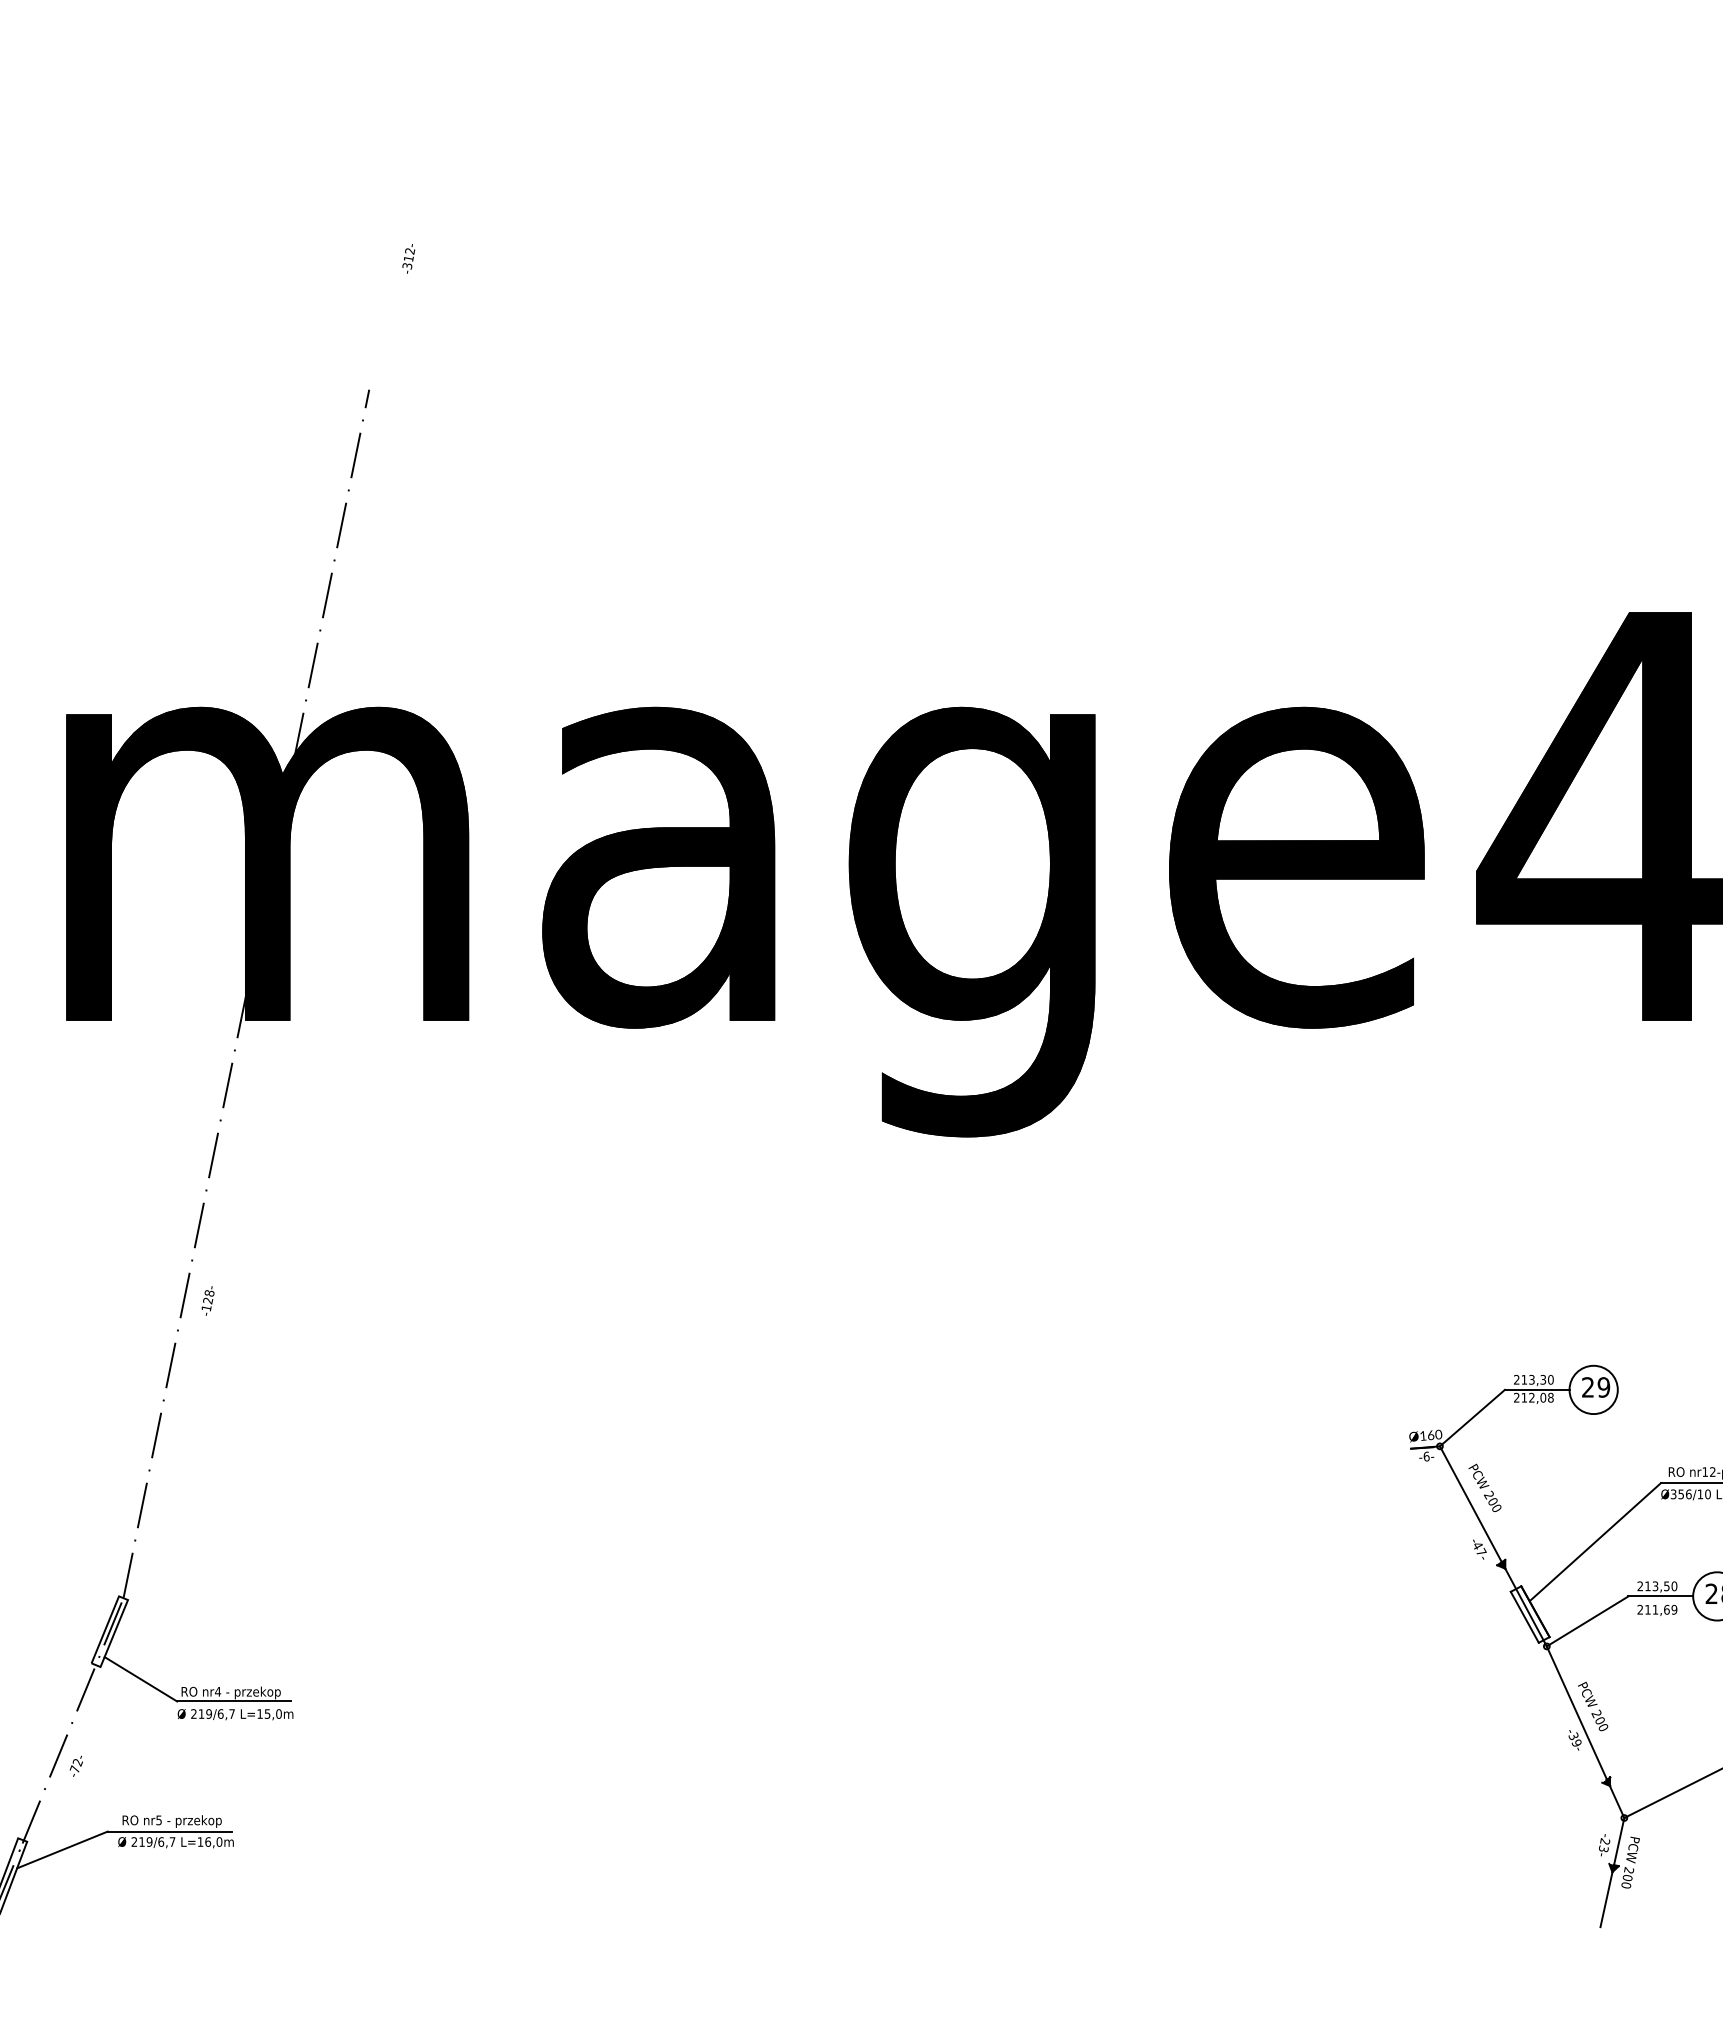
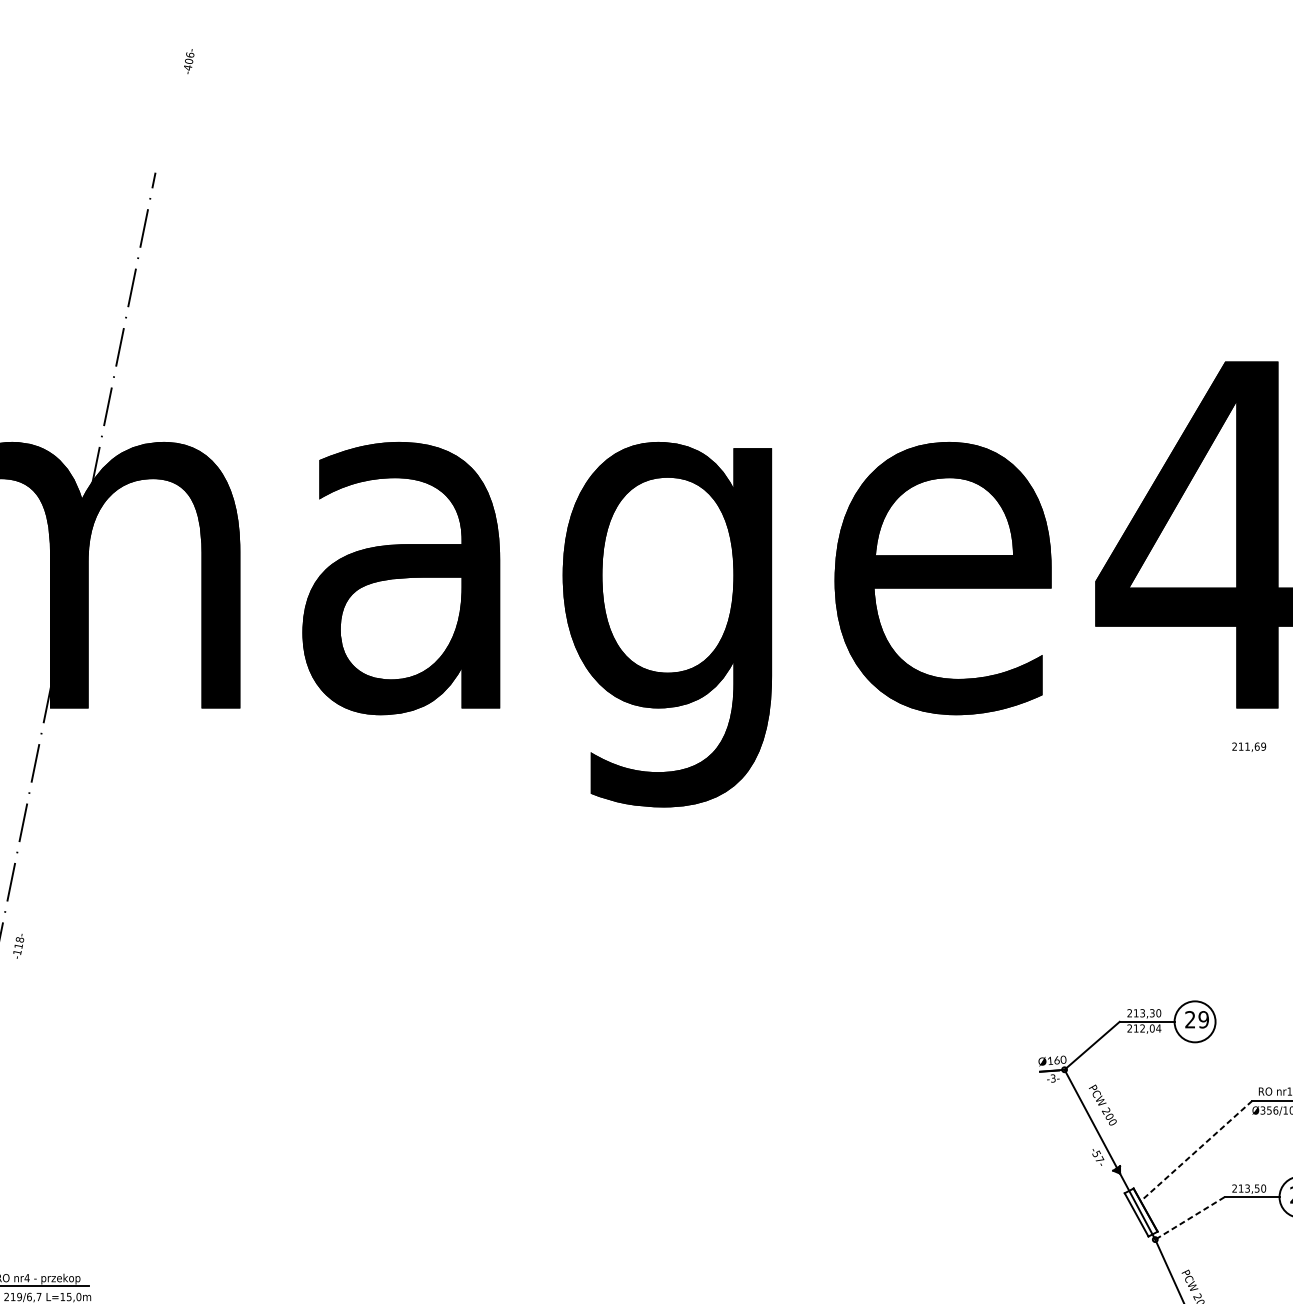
text: (408, 258) -> (188, 61), -312- -> -406-
text: (207, 1300) -> (18, 945), -128- -> -118-
text: (1550, 1397) -> (1158, 1028), 212,08 -> 212,04
text: (1426, 1456) -> (1053, 1078), -6- -> -3-
line: (1595, 1542) -> (1196, 1151), solid -> dashed
text: (1477, 1545) -> (1096, 1153), -47- -> -57-
text: (1657, 1610) -> (1249, 747), moved
line: (1587, 1621) -> (1189, 1218), solid -> dashed

